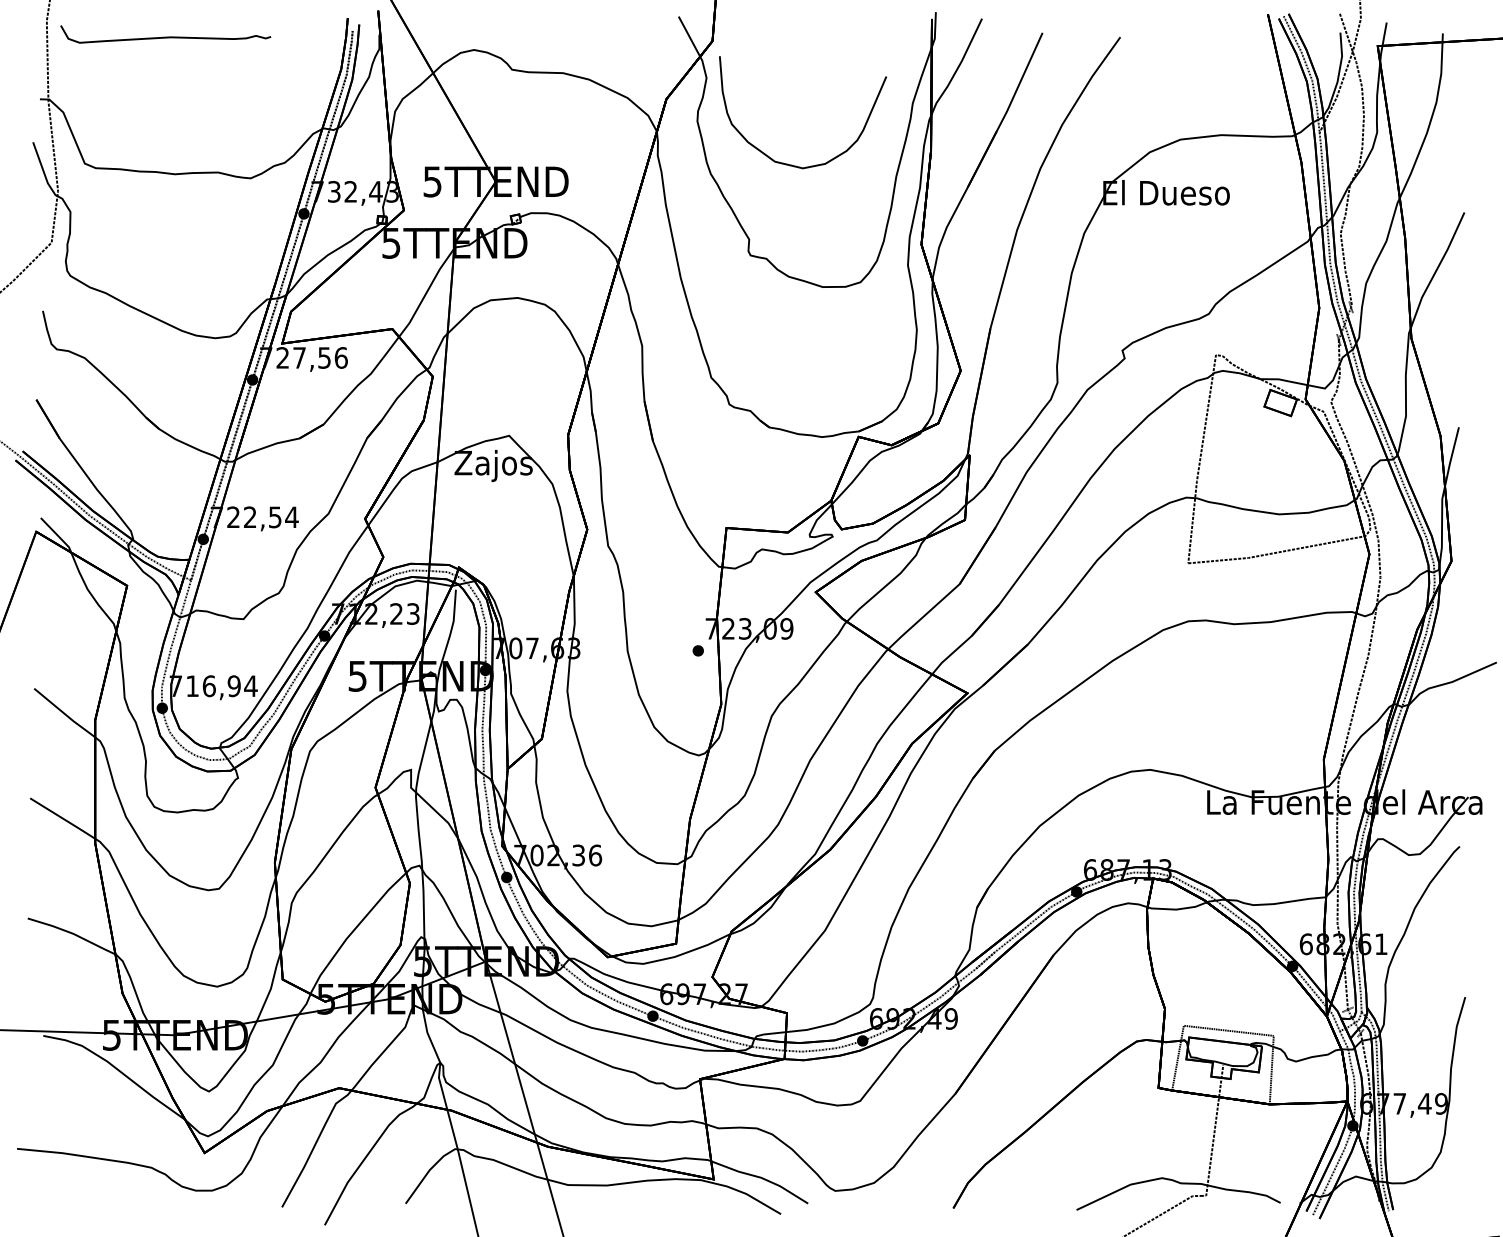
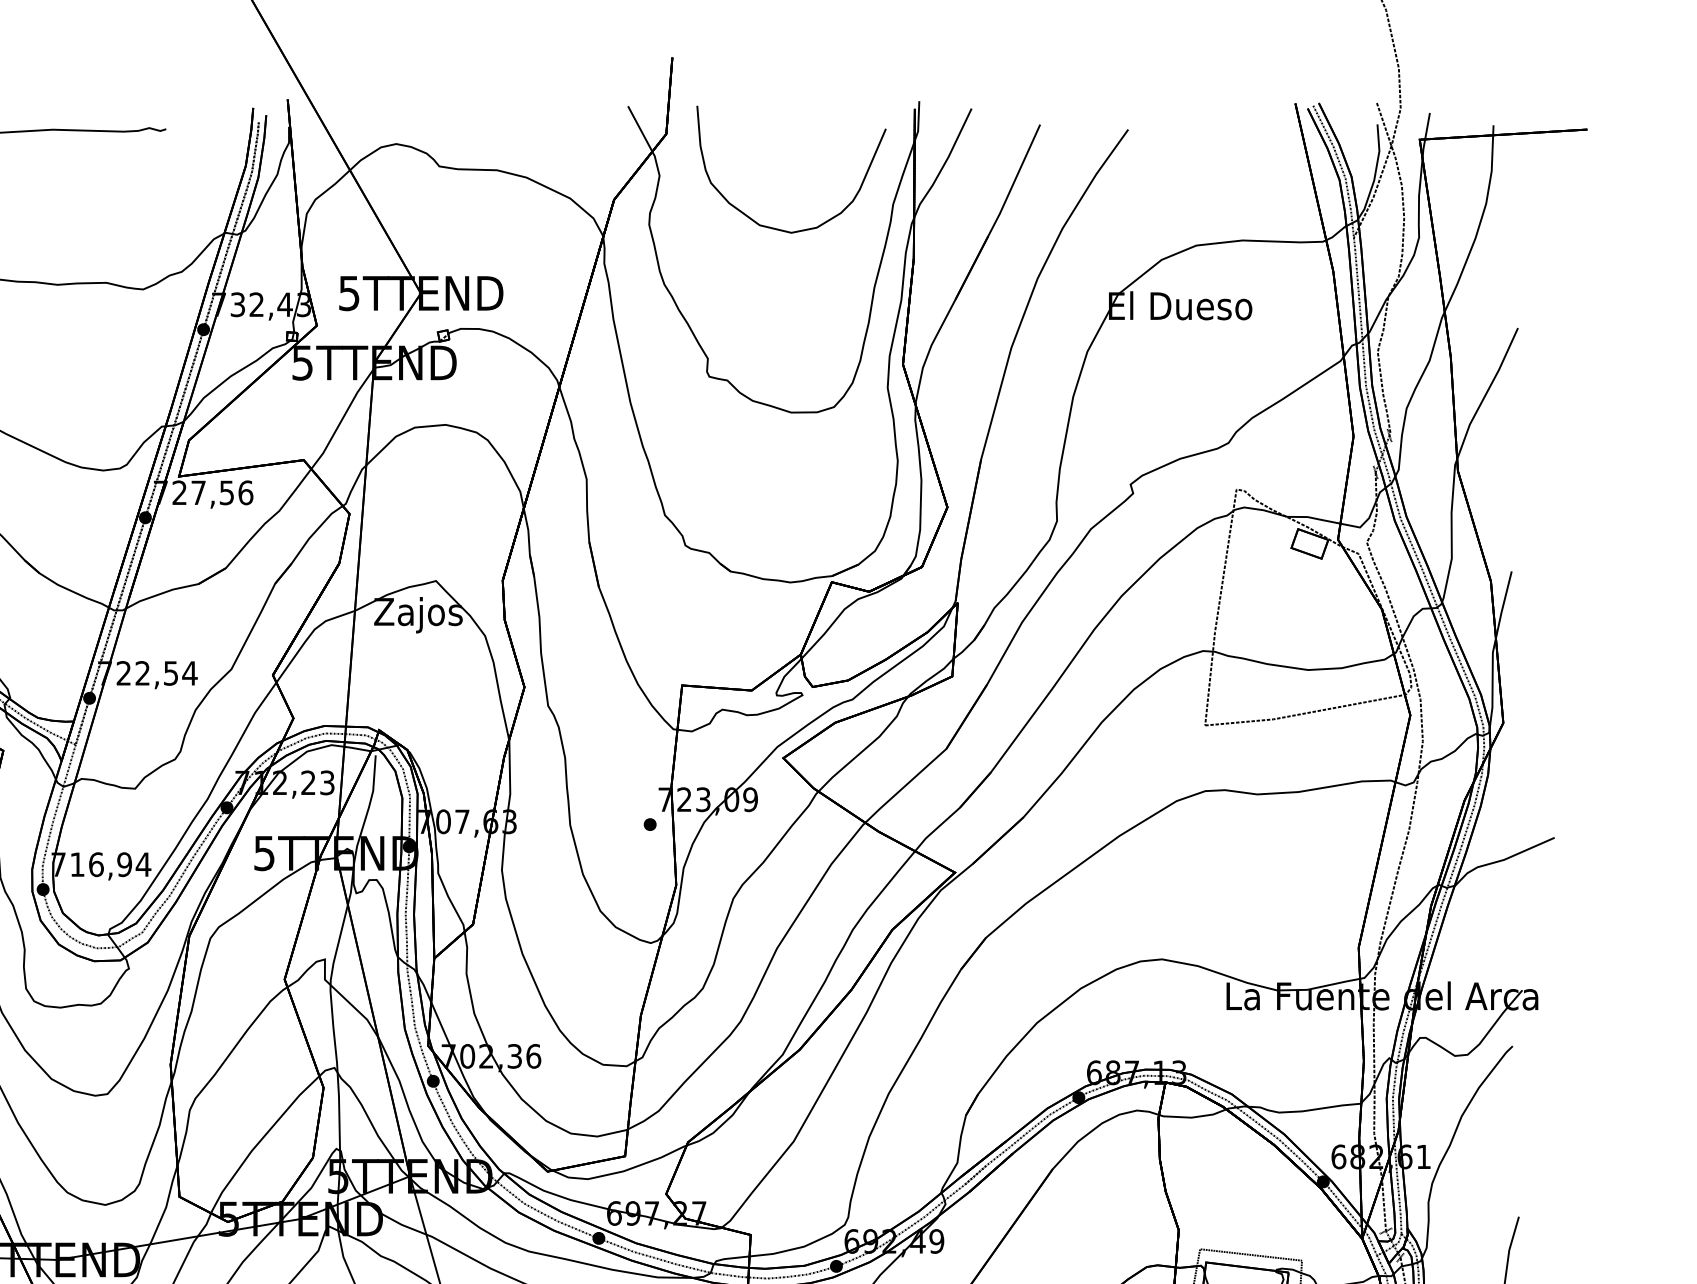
curve: (791, 164) -> (778, 228), moved

